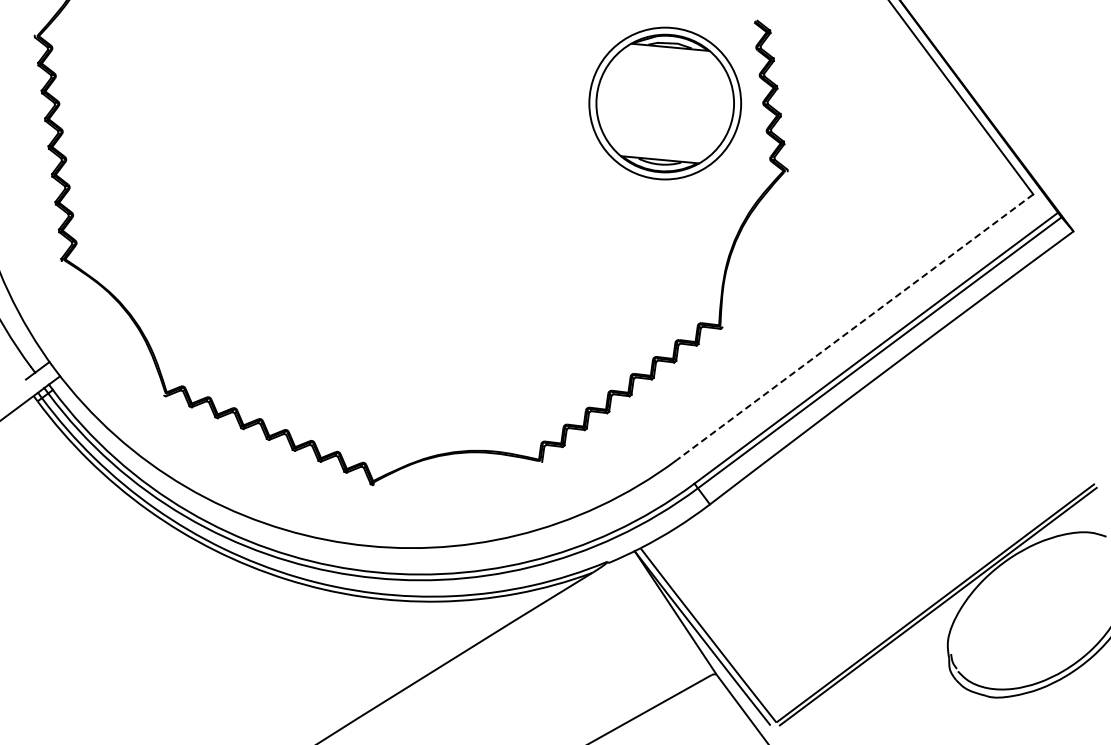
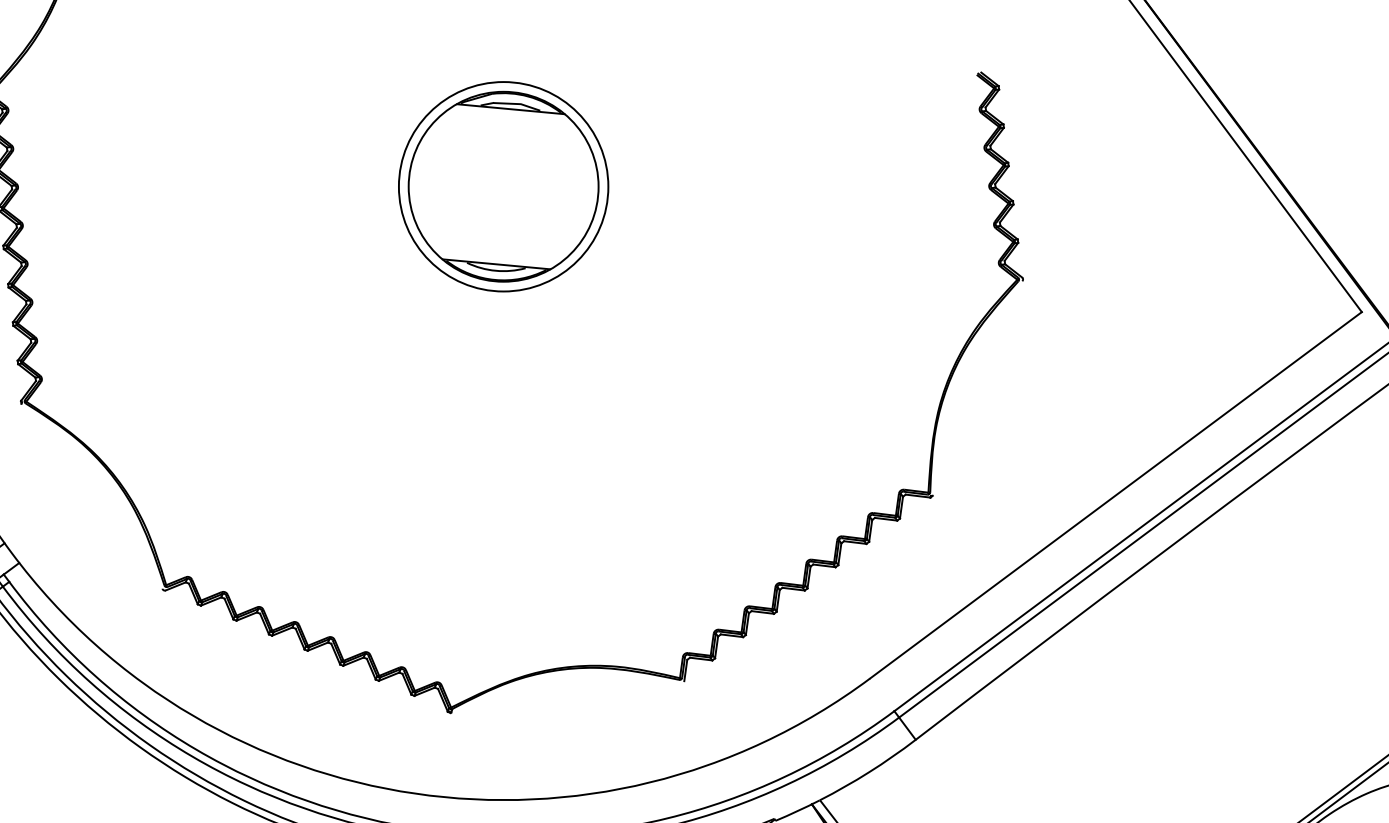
part: (665, 103) -> (503, 186), moved
line: (854, 327) -> (1115, 495), dashed -> solid

